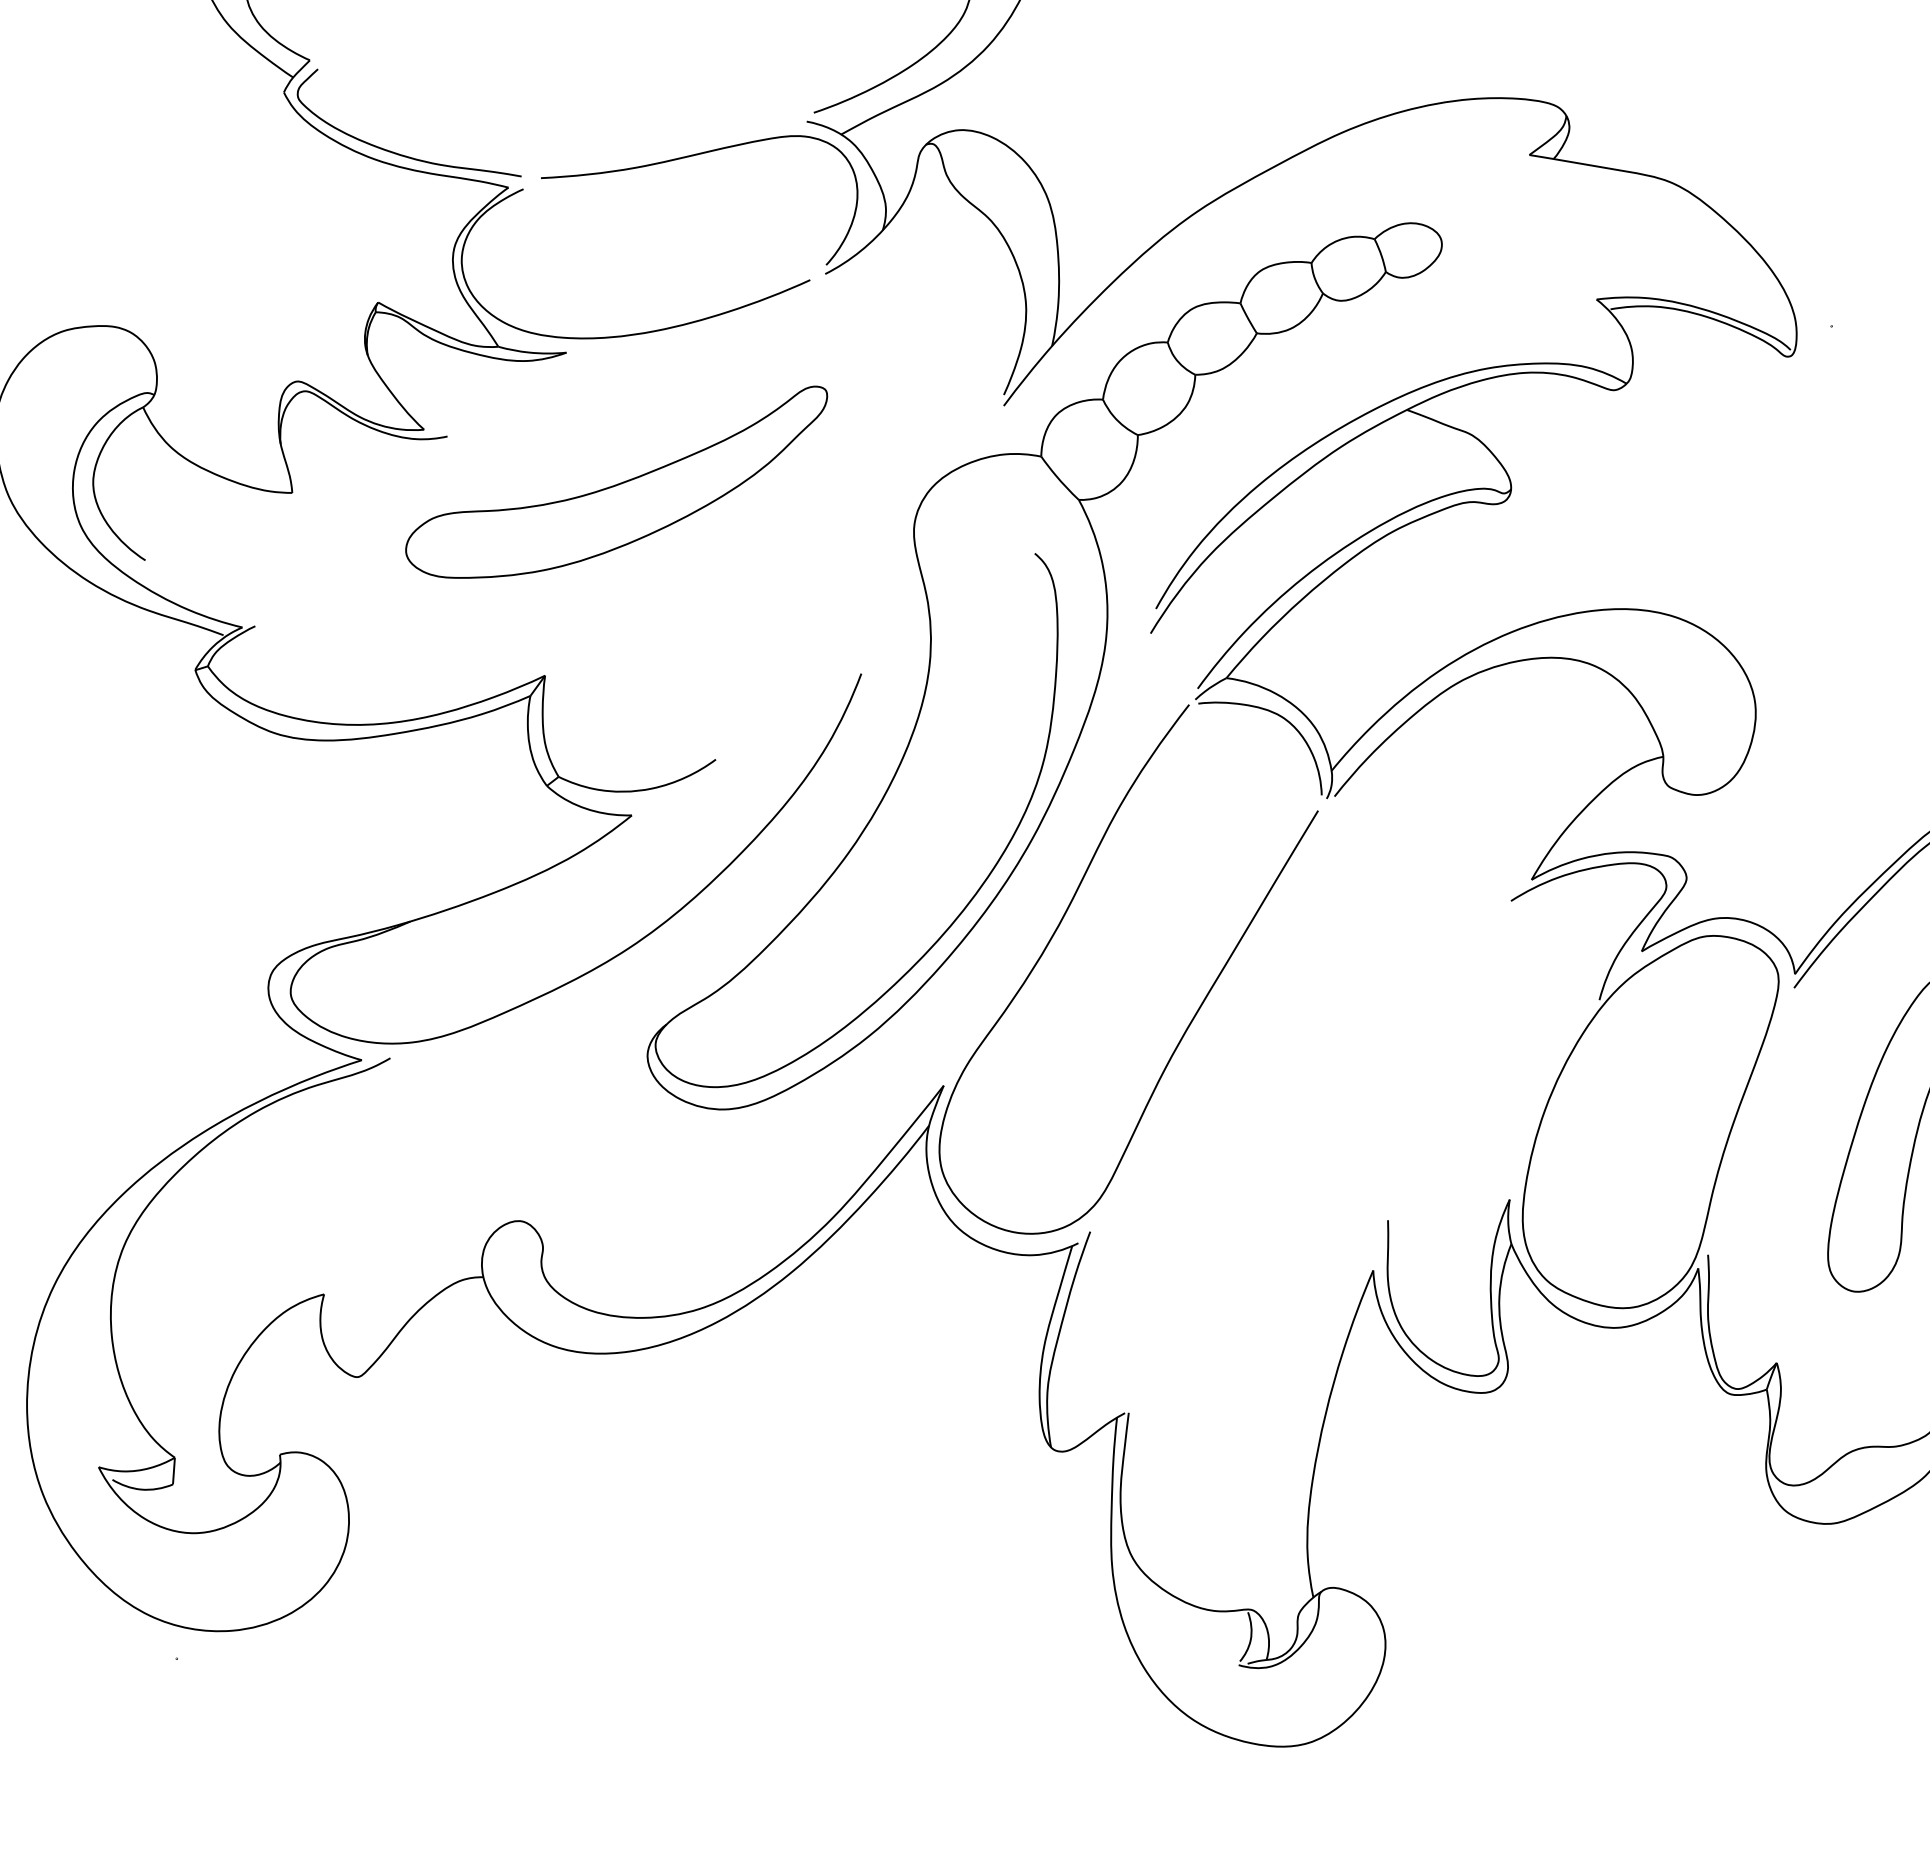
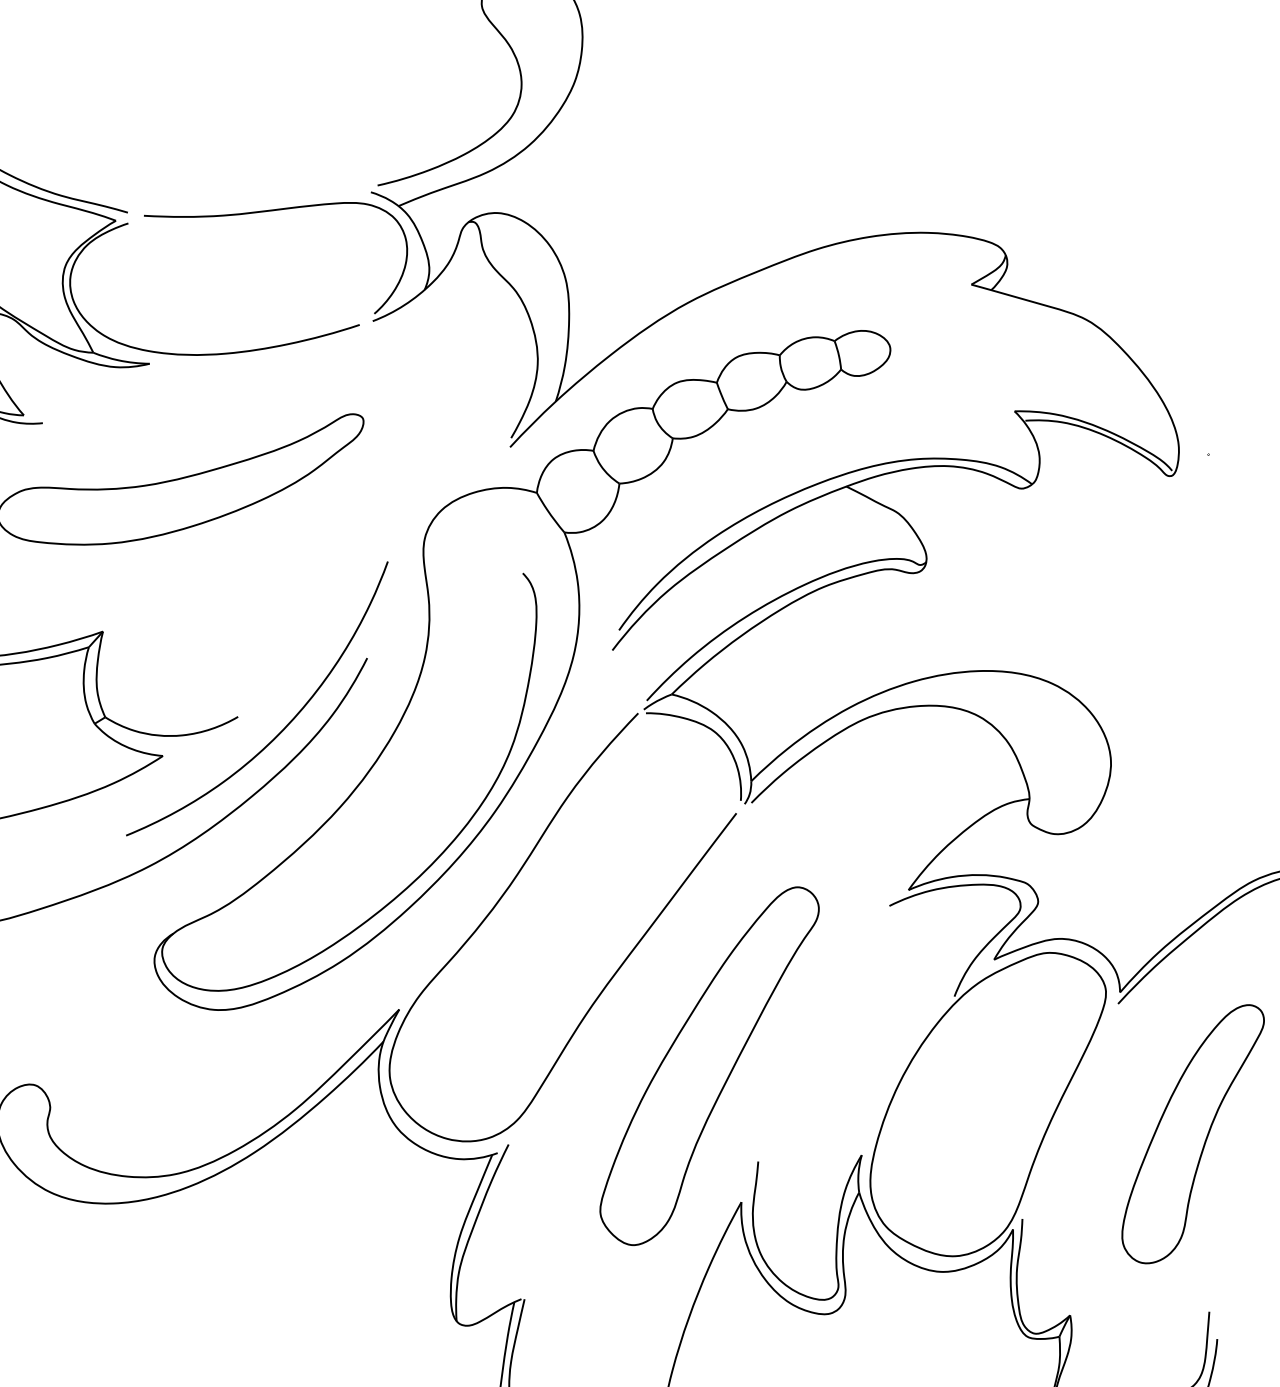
curve: (774, 762) -> (286, 724), added
part: (1317, 1112) -> (708, 1065), added

